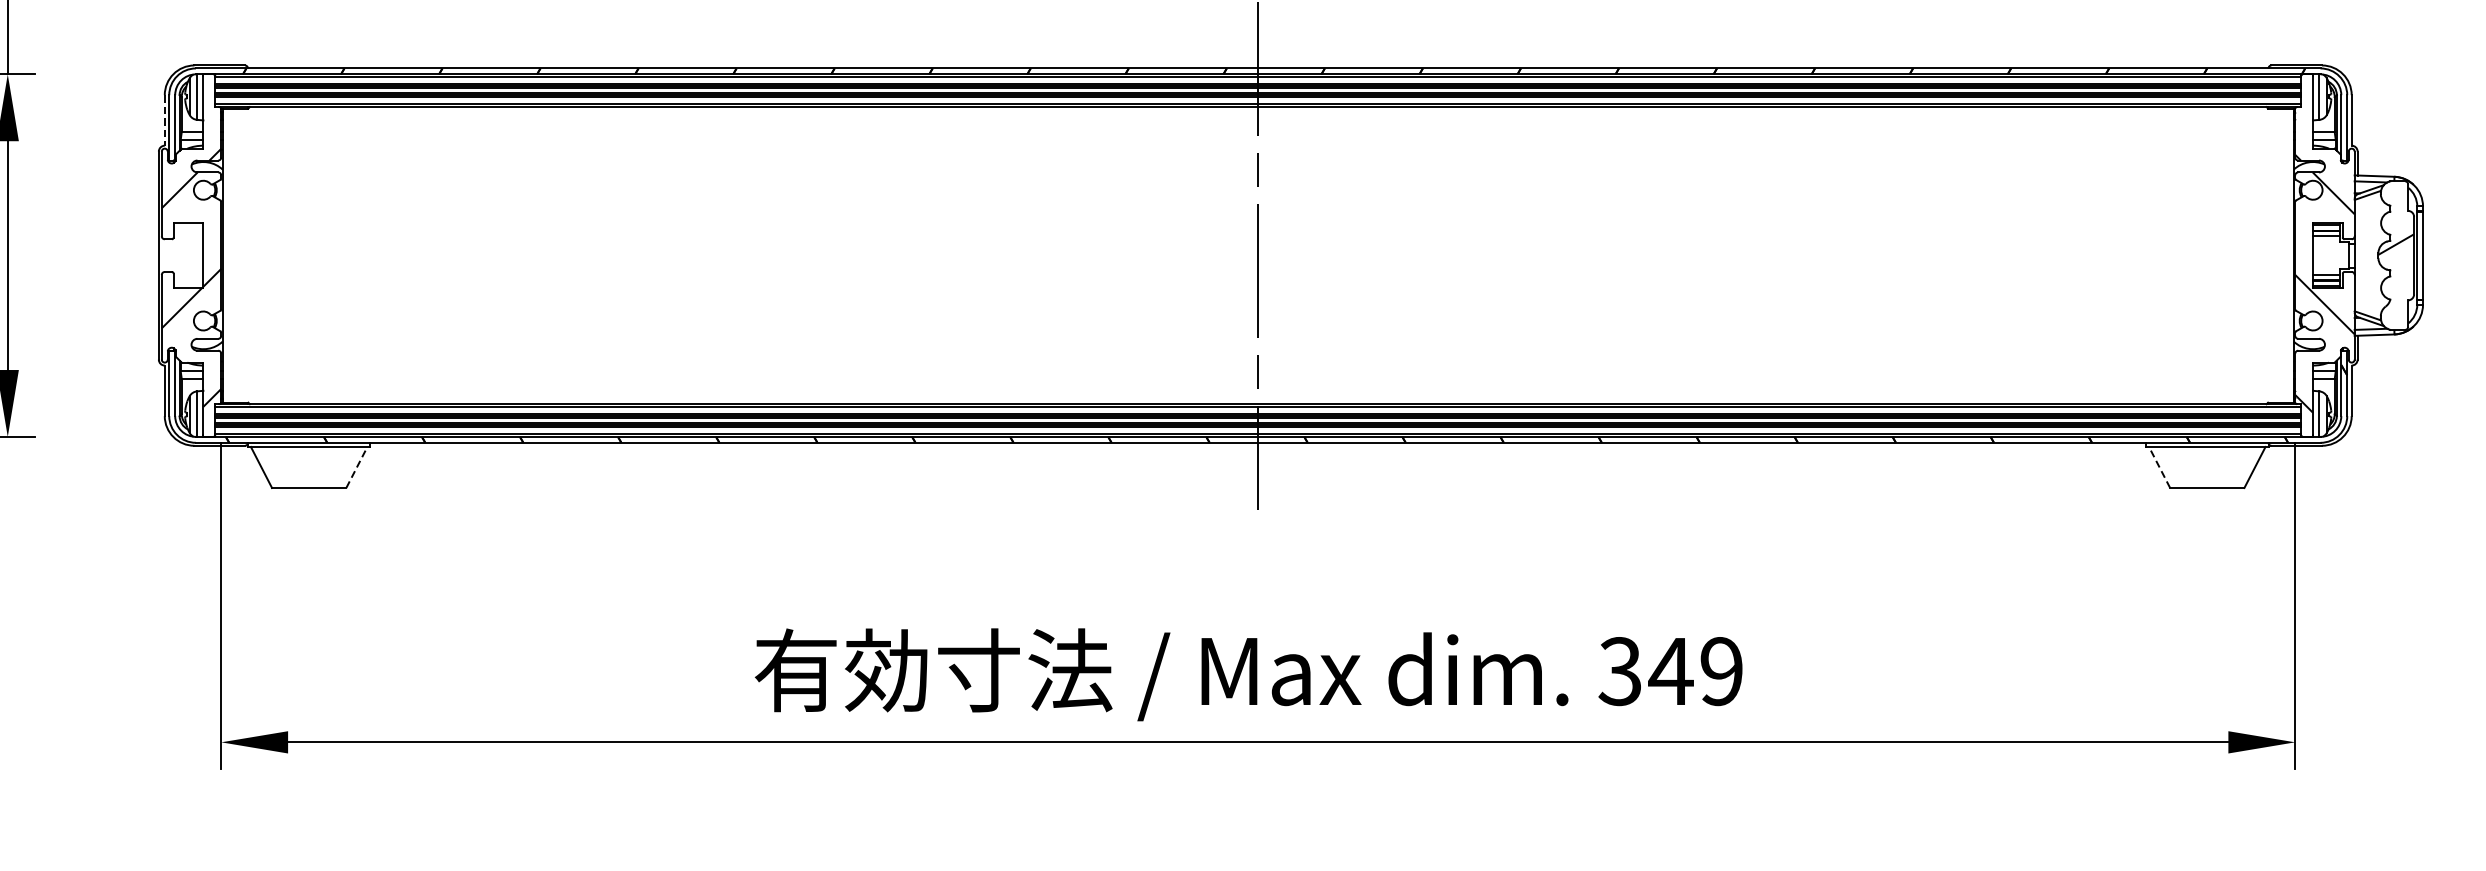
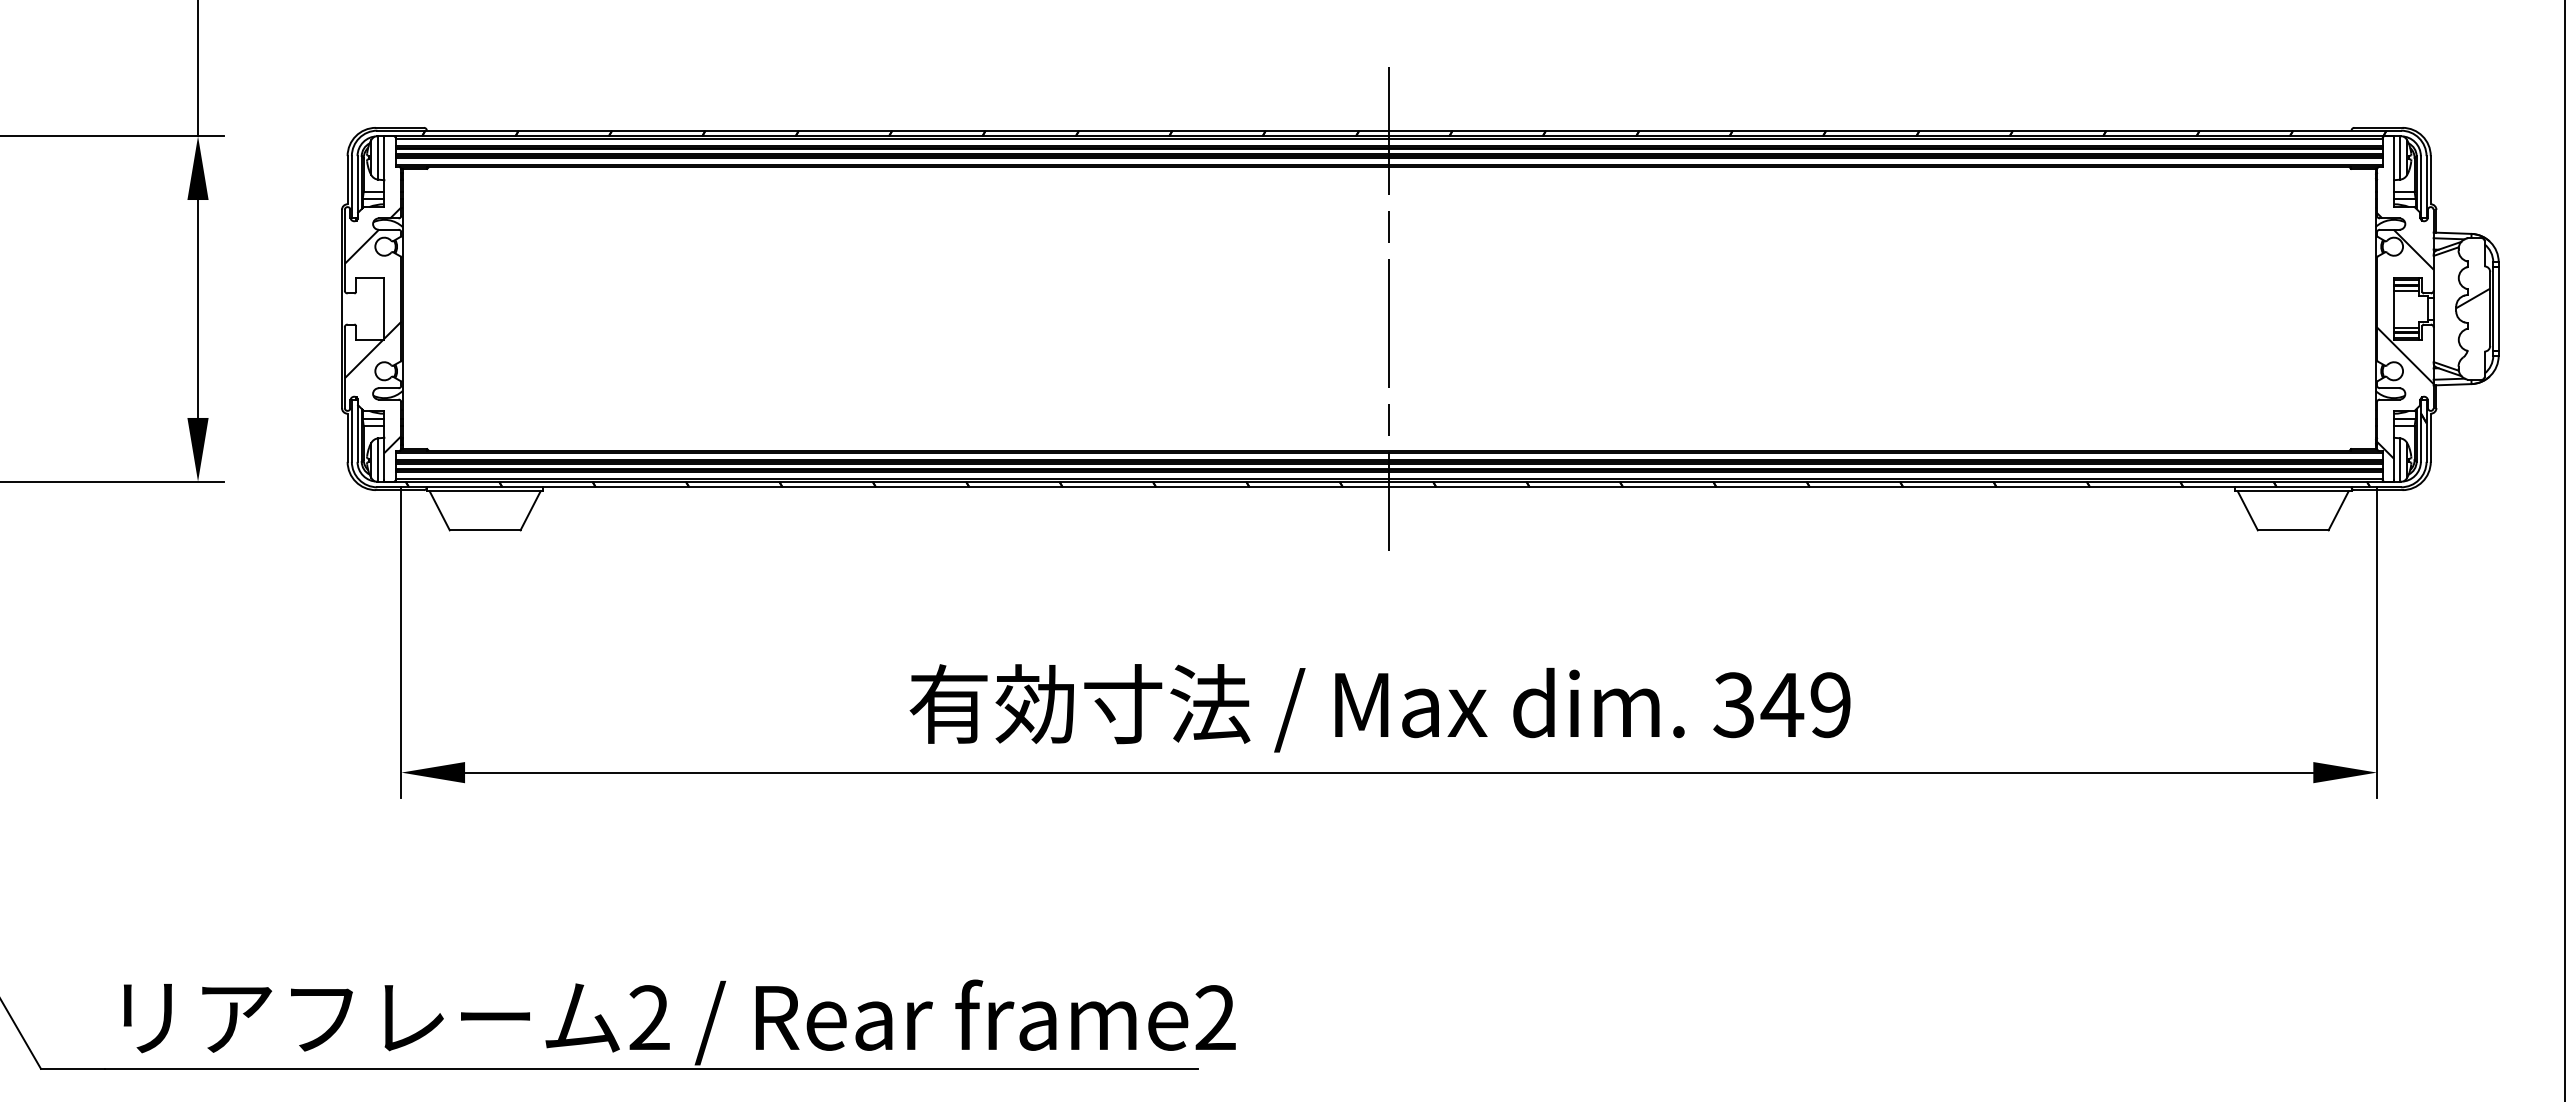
line: (164, 120) -> (347, 180), dashed -> solid
line: (356, 467) -> (530, 510), dashed -> solid
line: (2159, 467) -> (2247, 510), dashed -> solid

